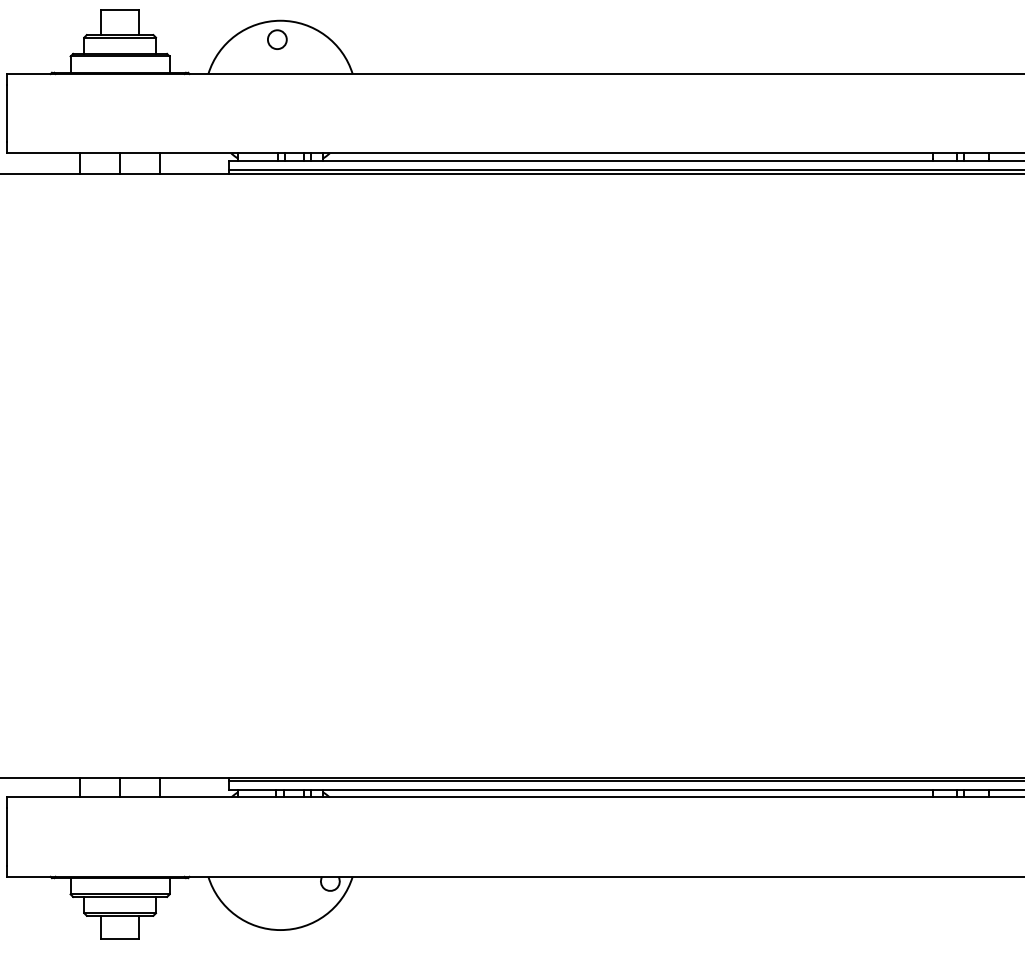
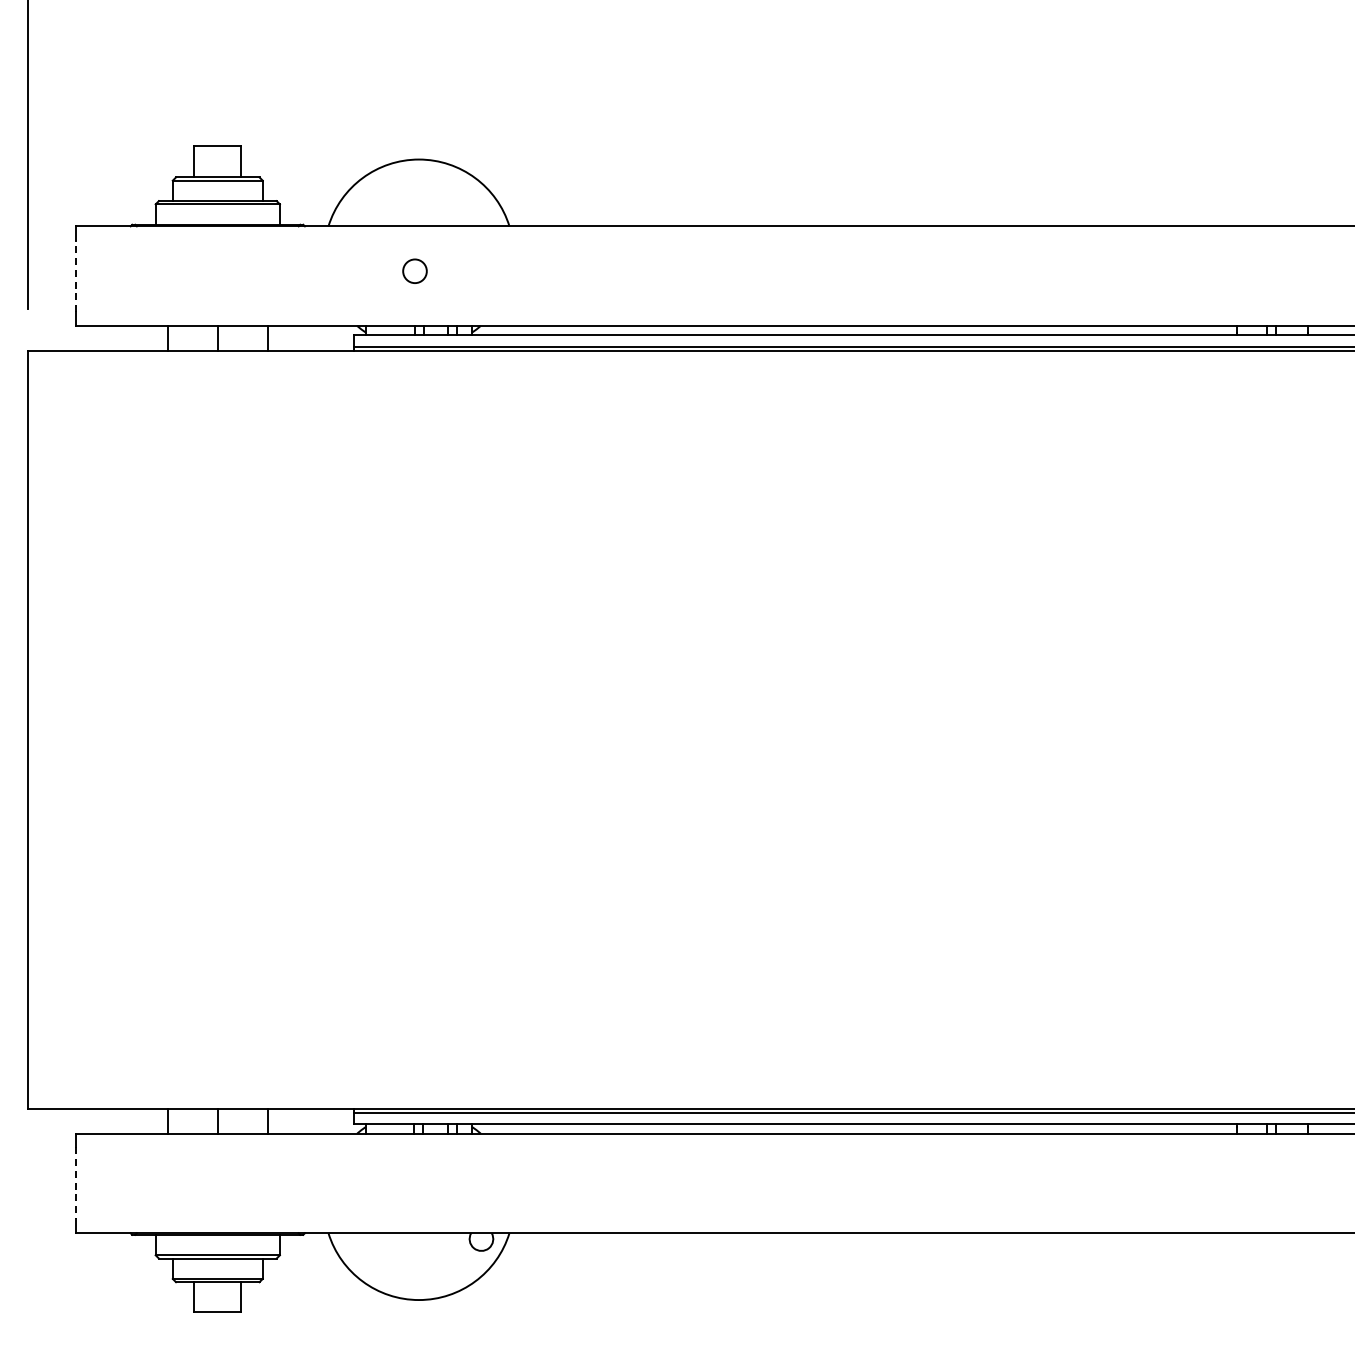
circle: (276, 39) -> (414, 270), moved
line: (6, 114) -> (75, 276), solid -> dashed
line: (6, 837) -> (75, 1183), solid -> dashed

